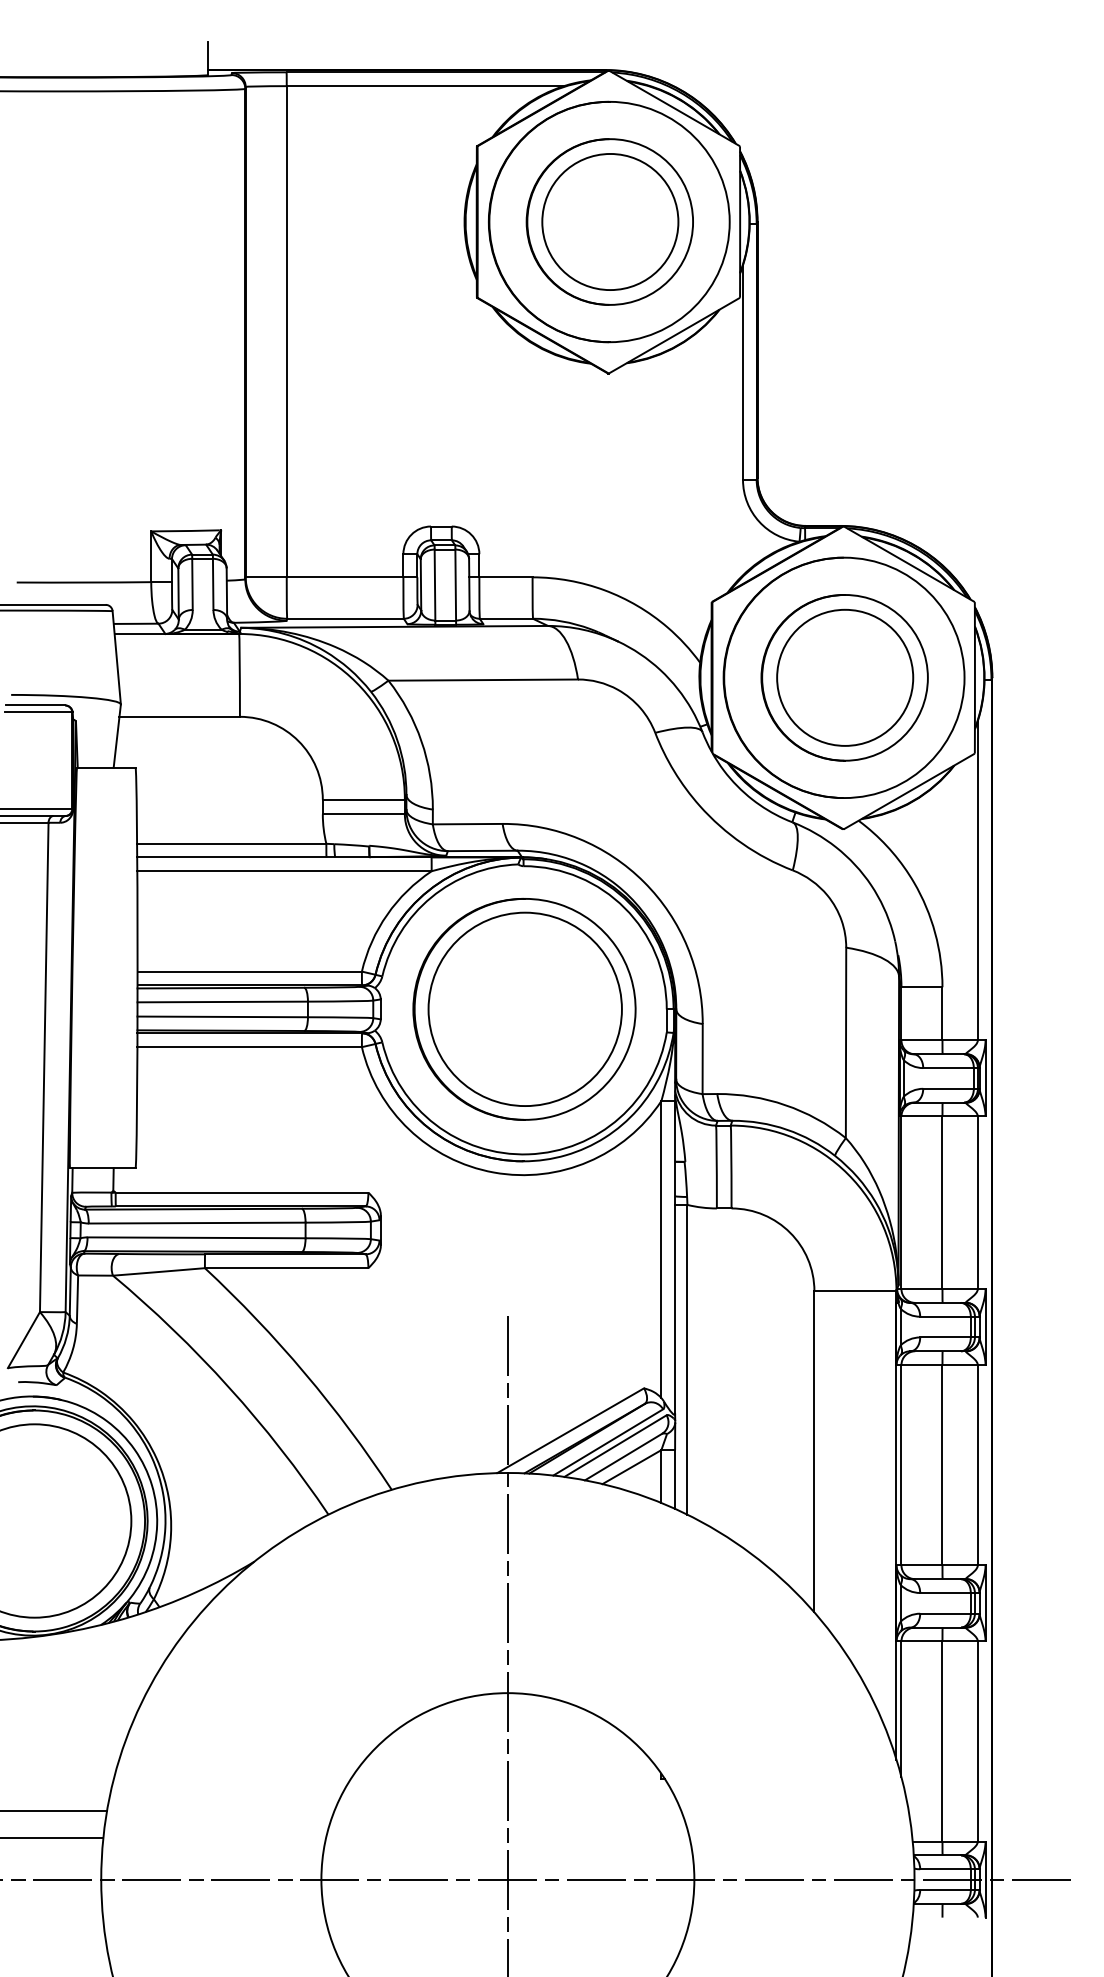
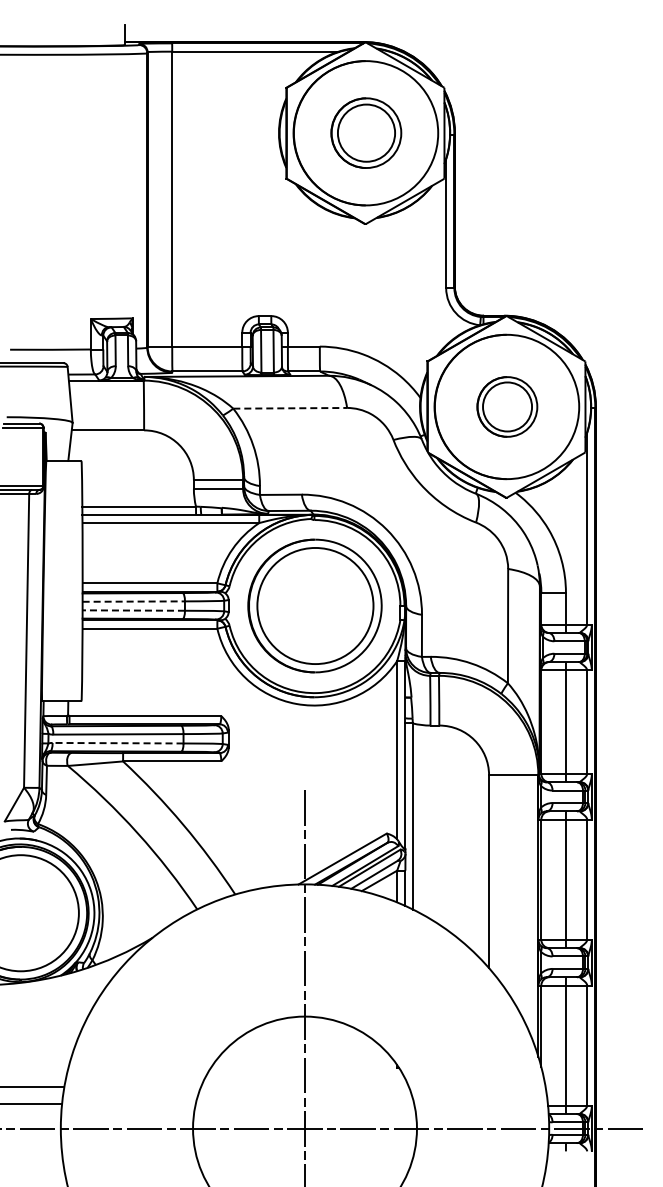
part: (610, 220) -> (366, 132), size x0.7
part: (845, 677) -> (507, 406), size x0.6
line: (483, 680) -> (290, 408), solid -> dashed
line: (223, 1001) -> (134, 601), solid -> dashed
line: (222, 1016) -> (133, 610), solid -> dashed
line: (195, 1238) -> (117, 743), solid -> dashed

